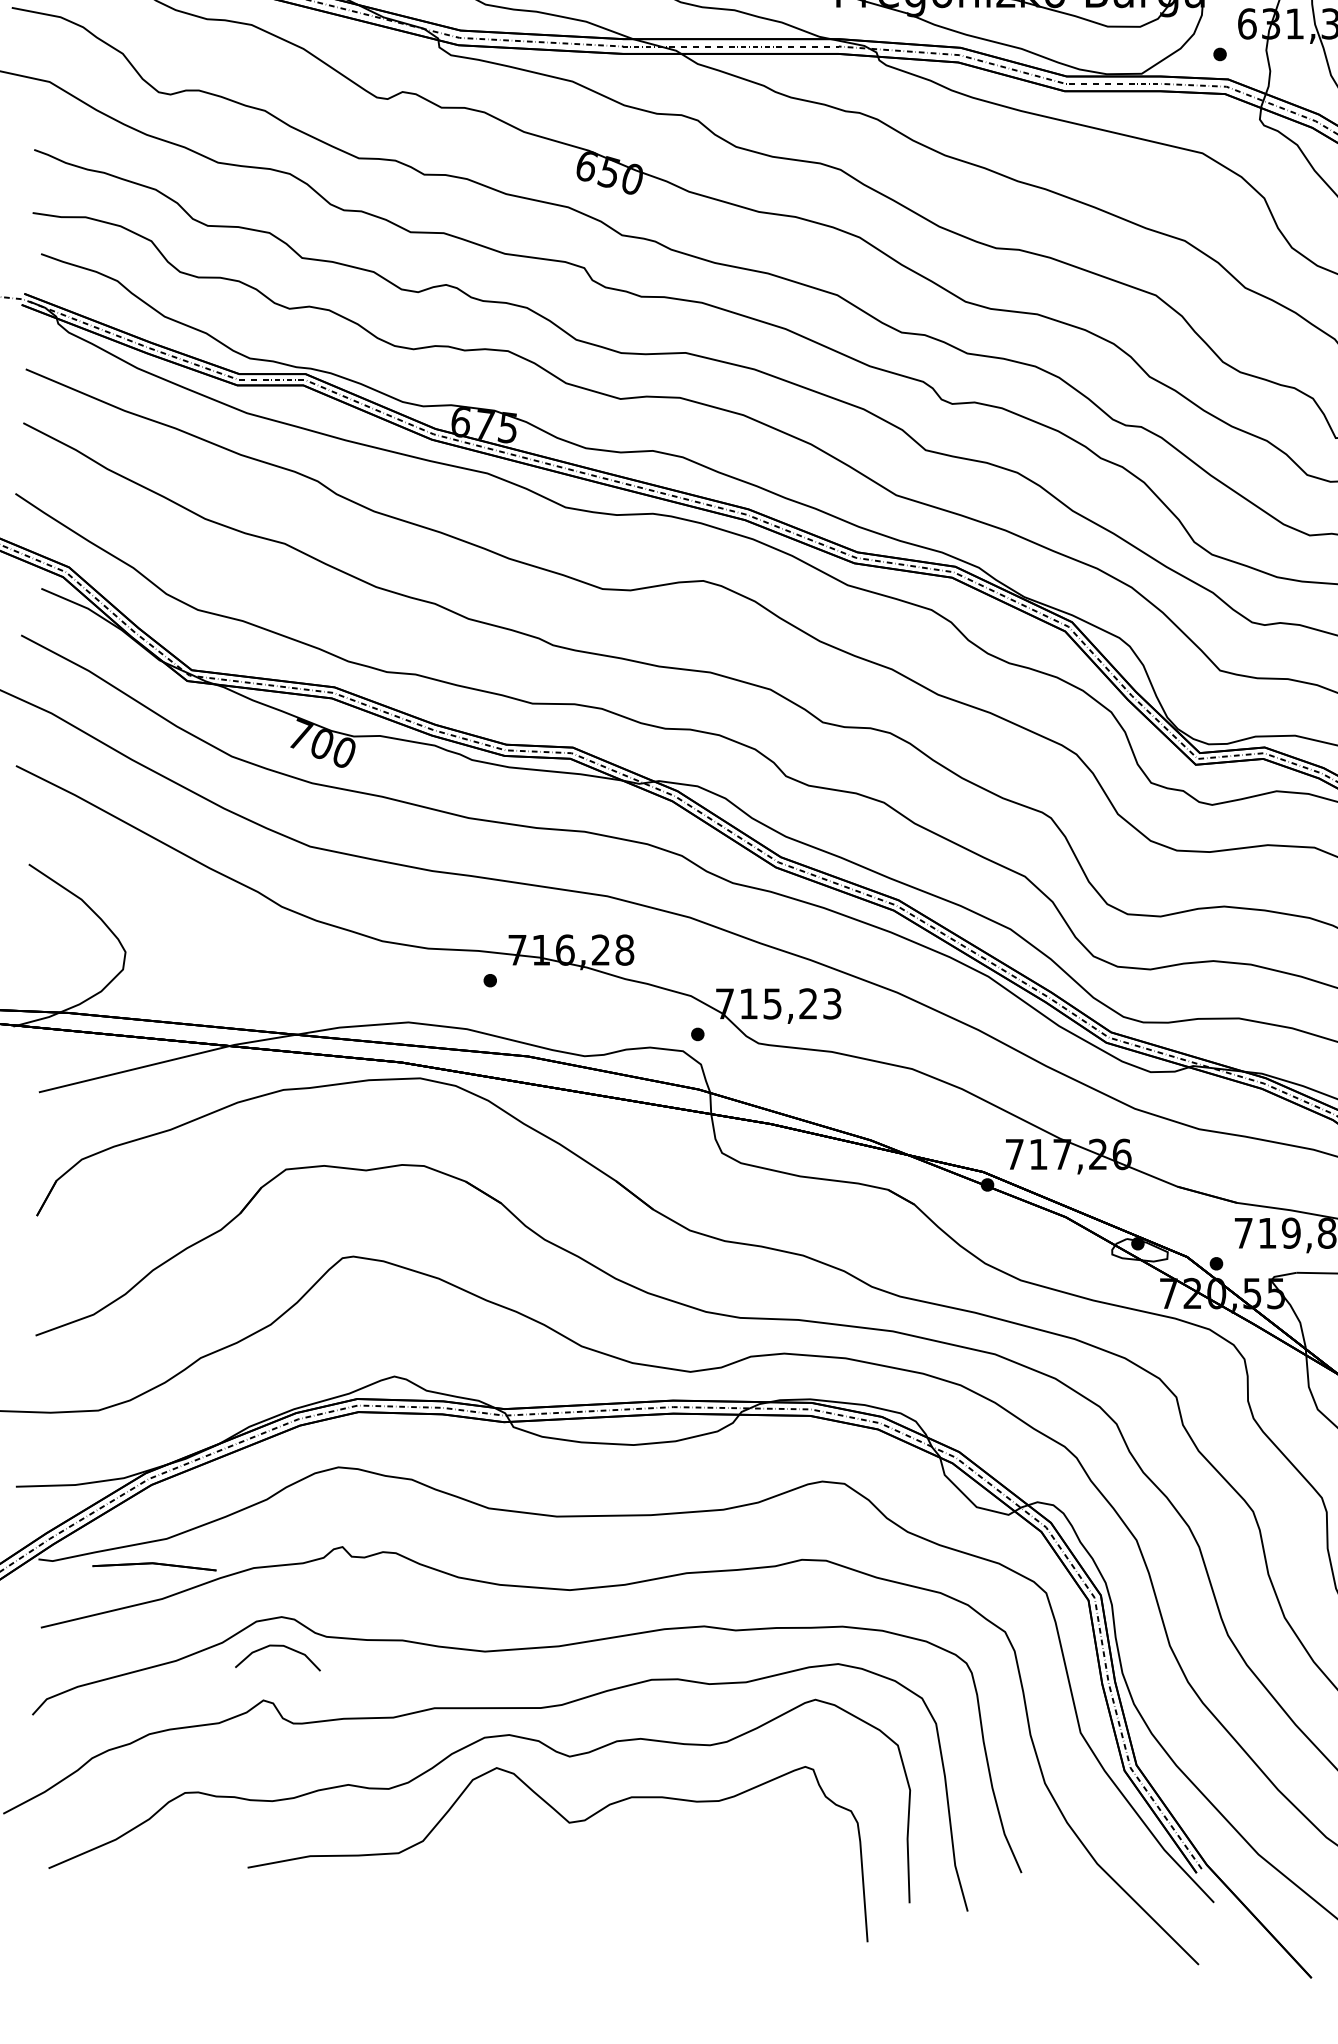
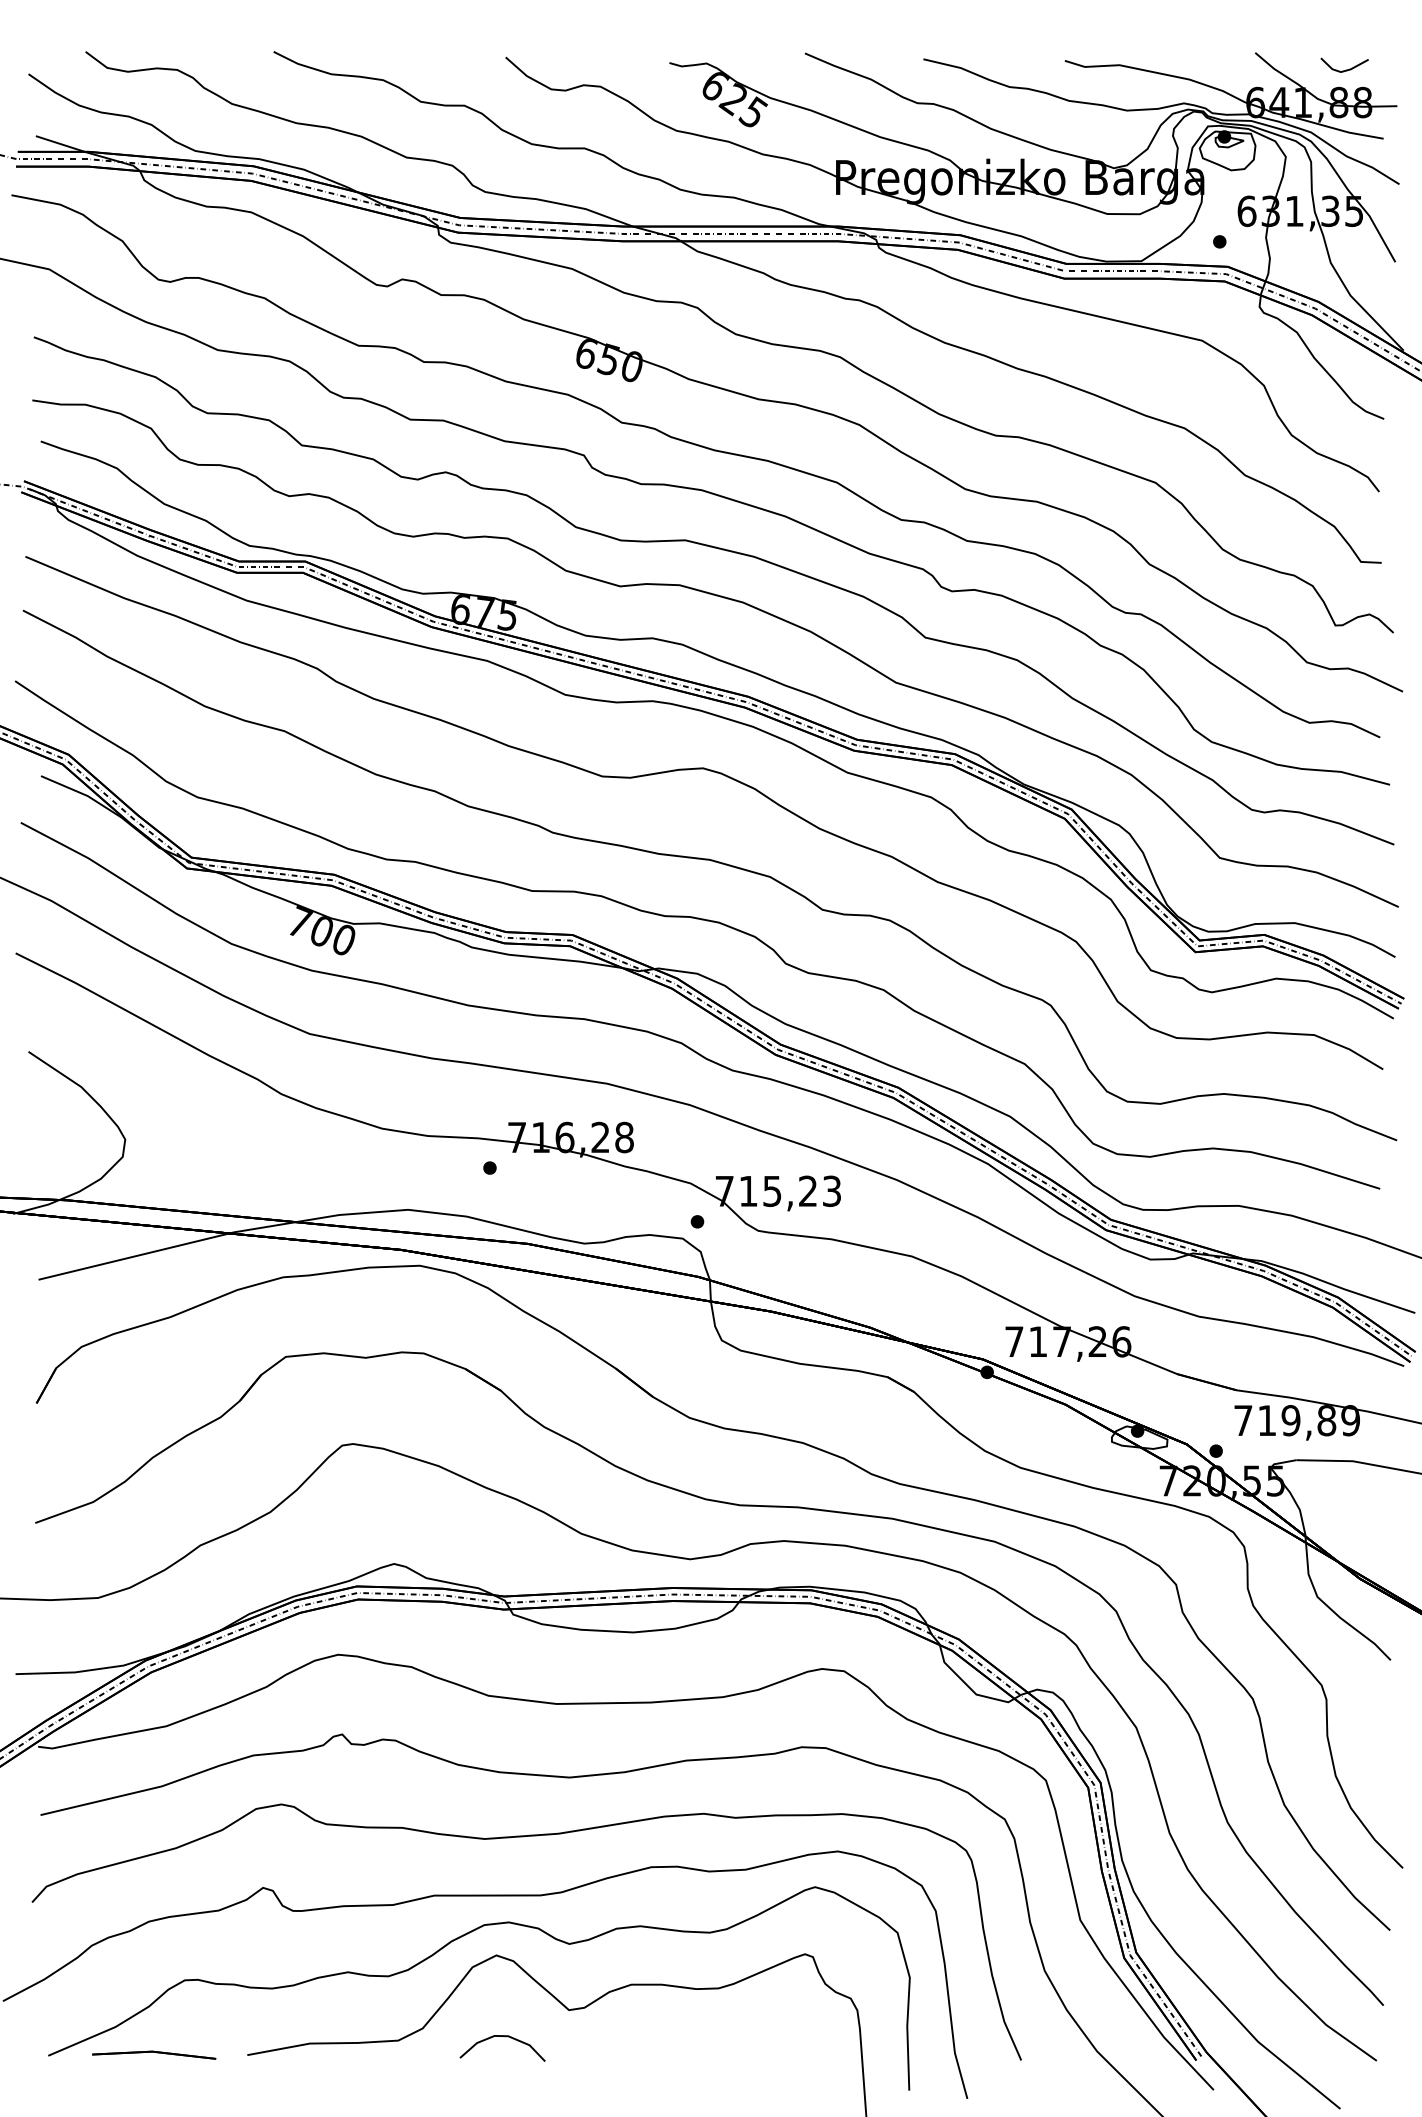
part: (154, 1566) -> (154, 2054), moved
curve: (280, 1647) -> (505, 2037), moved

